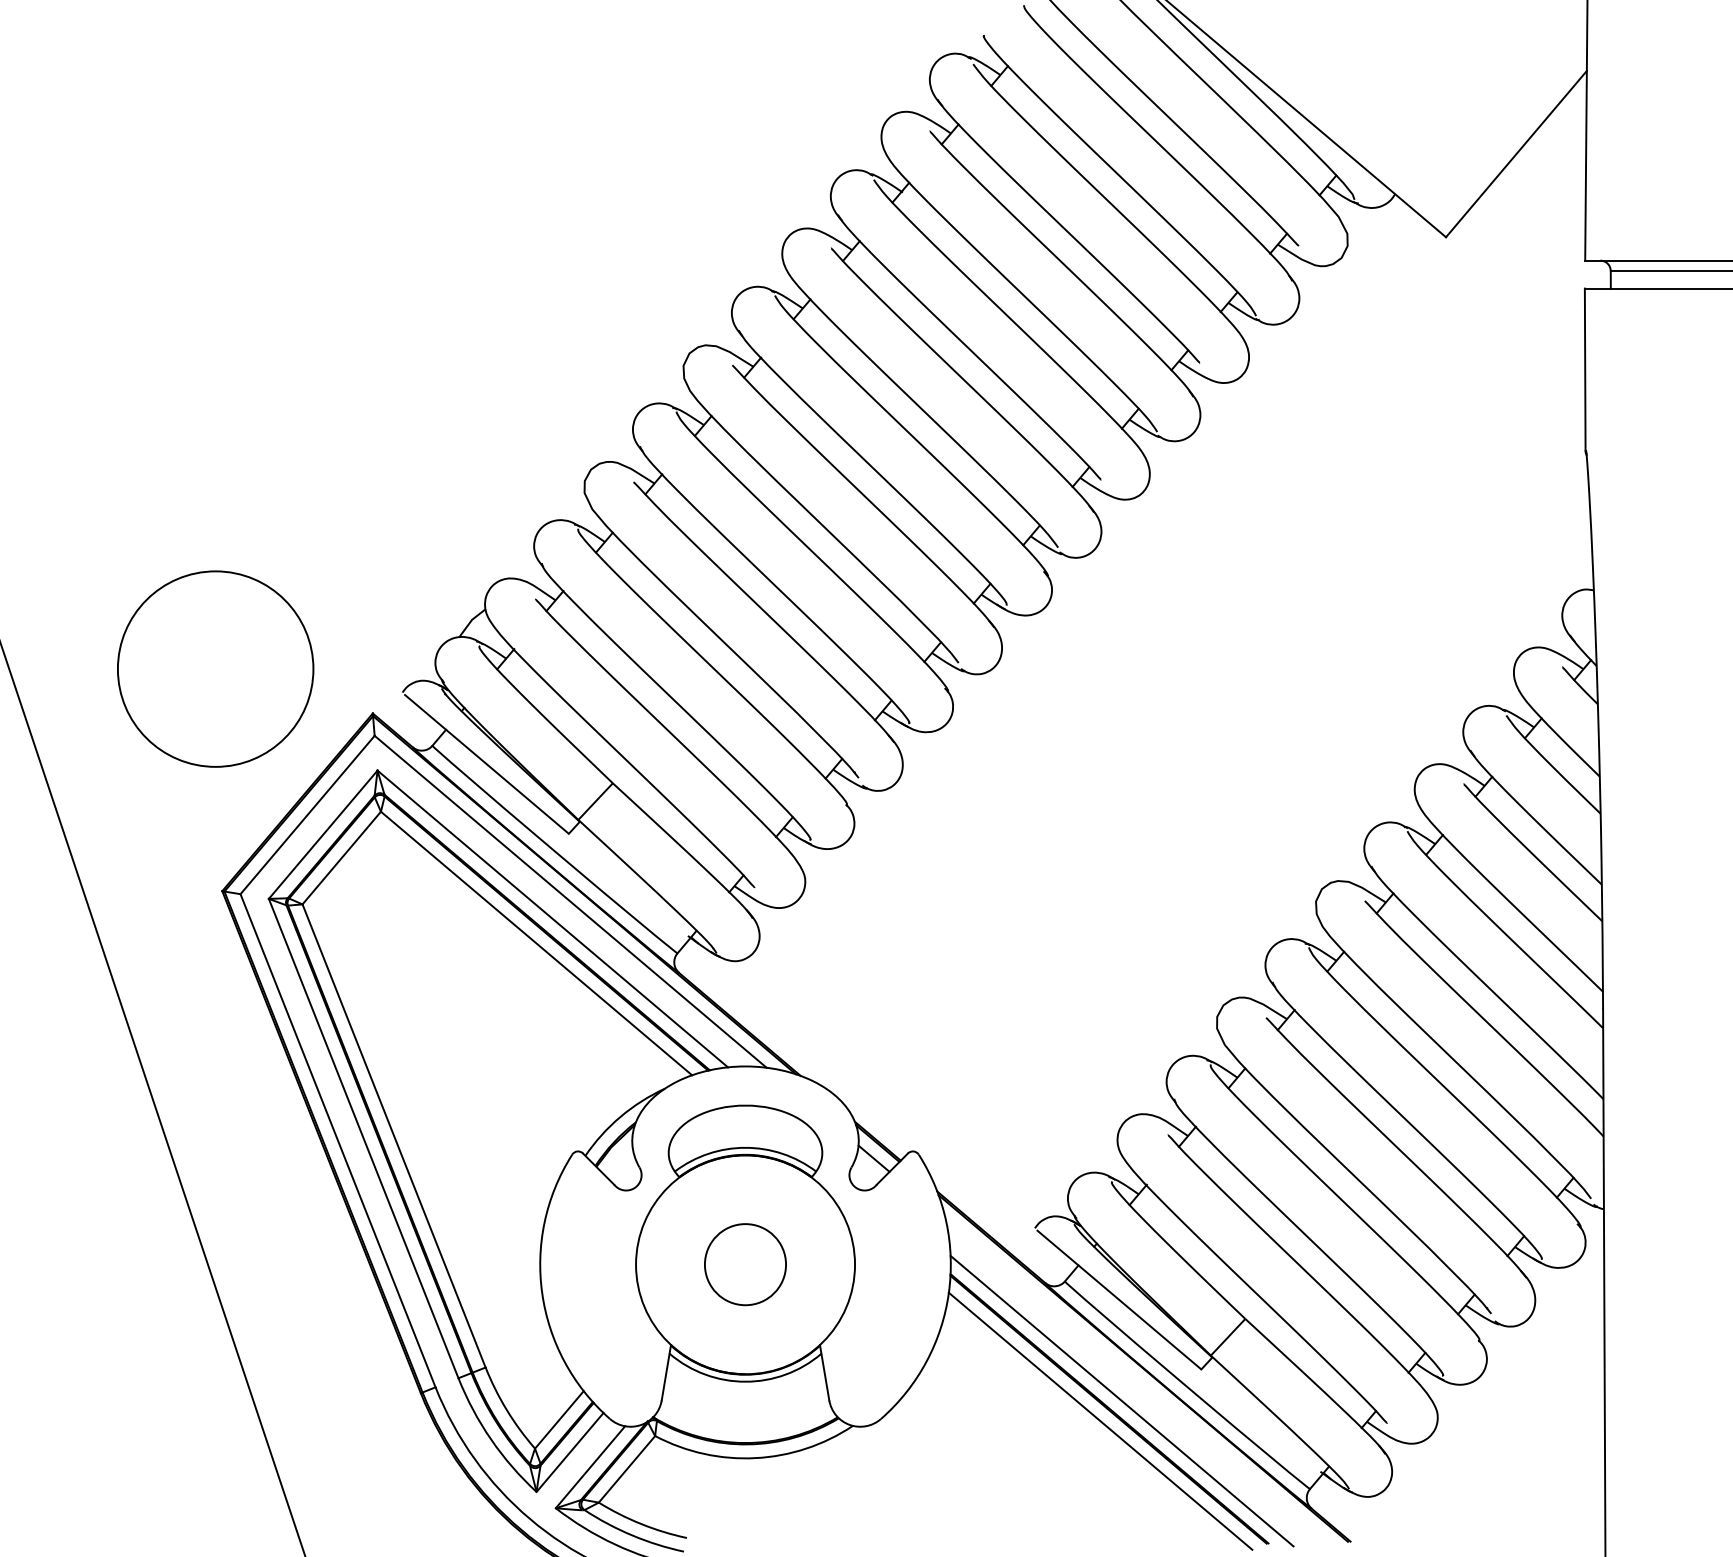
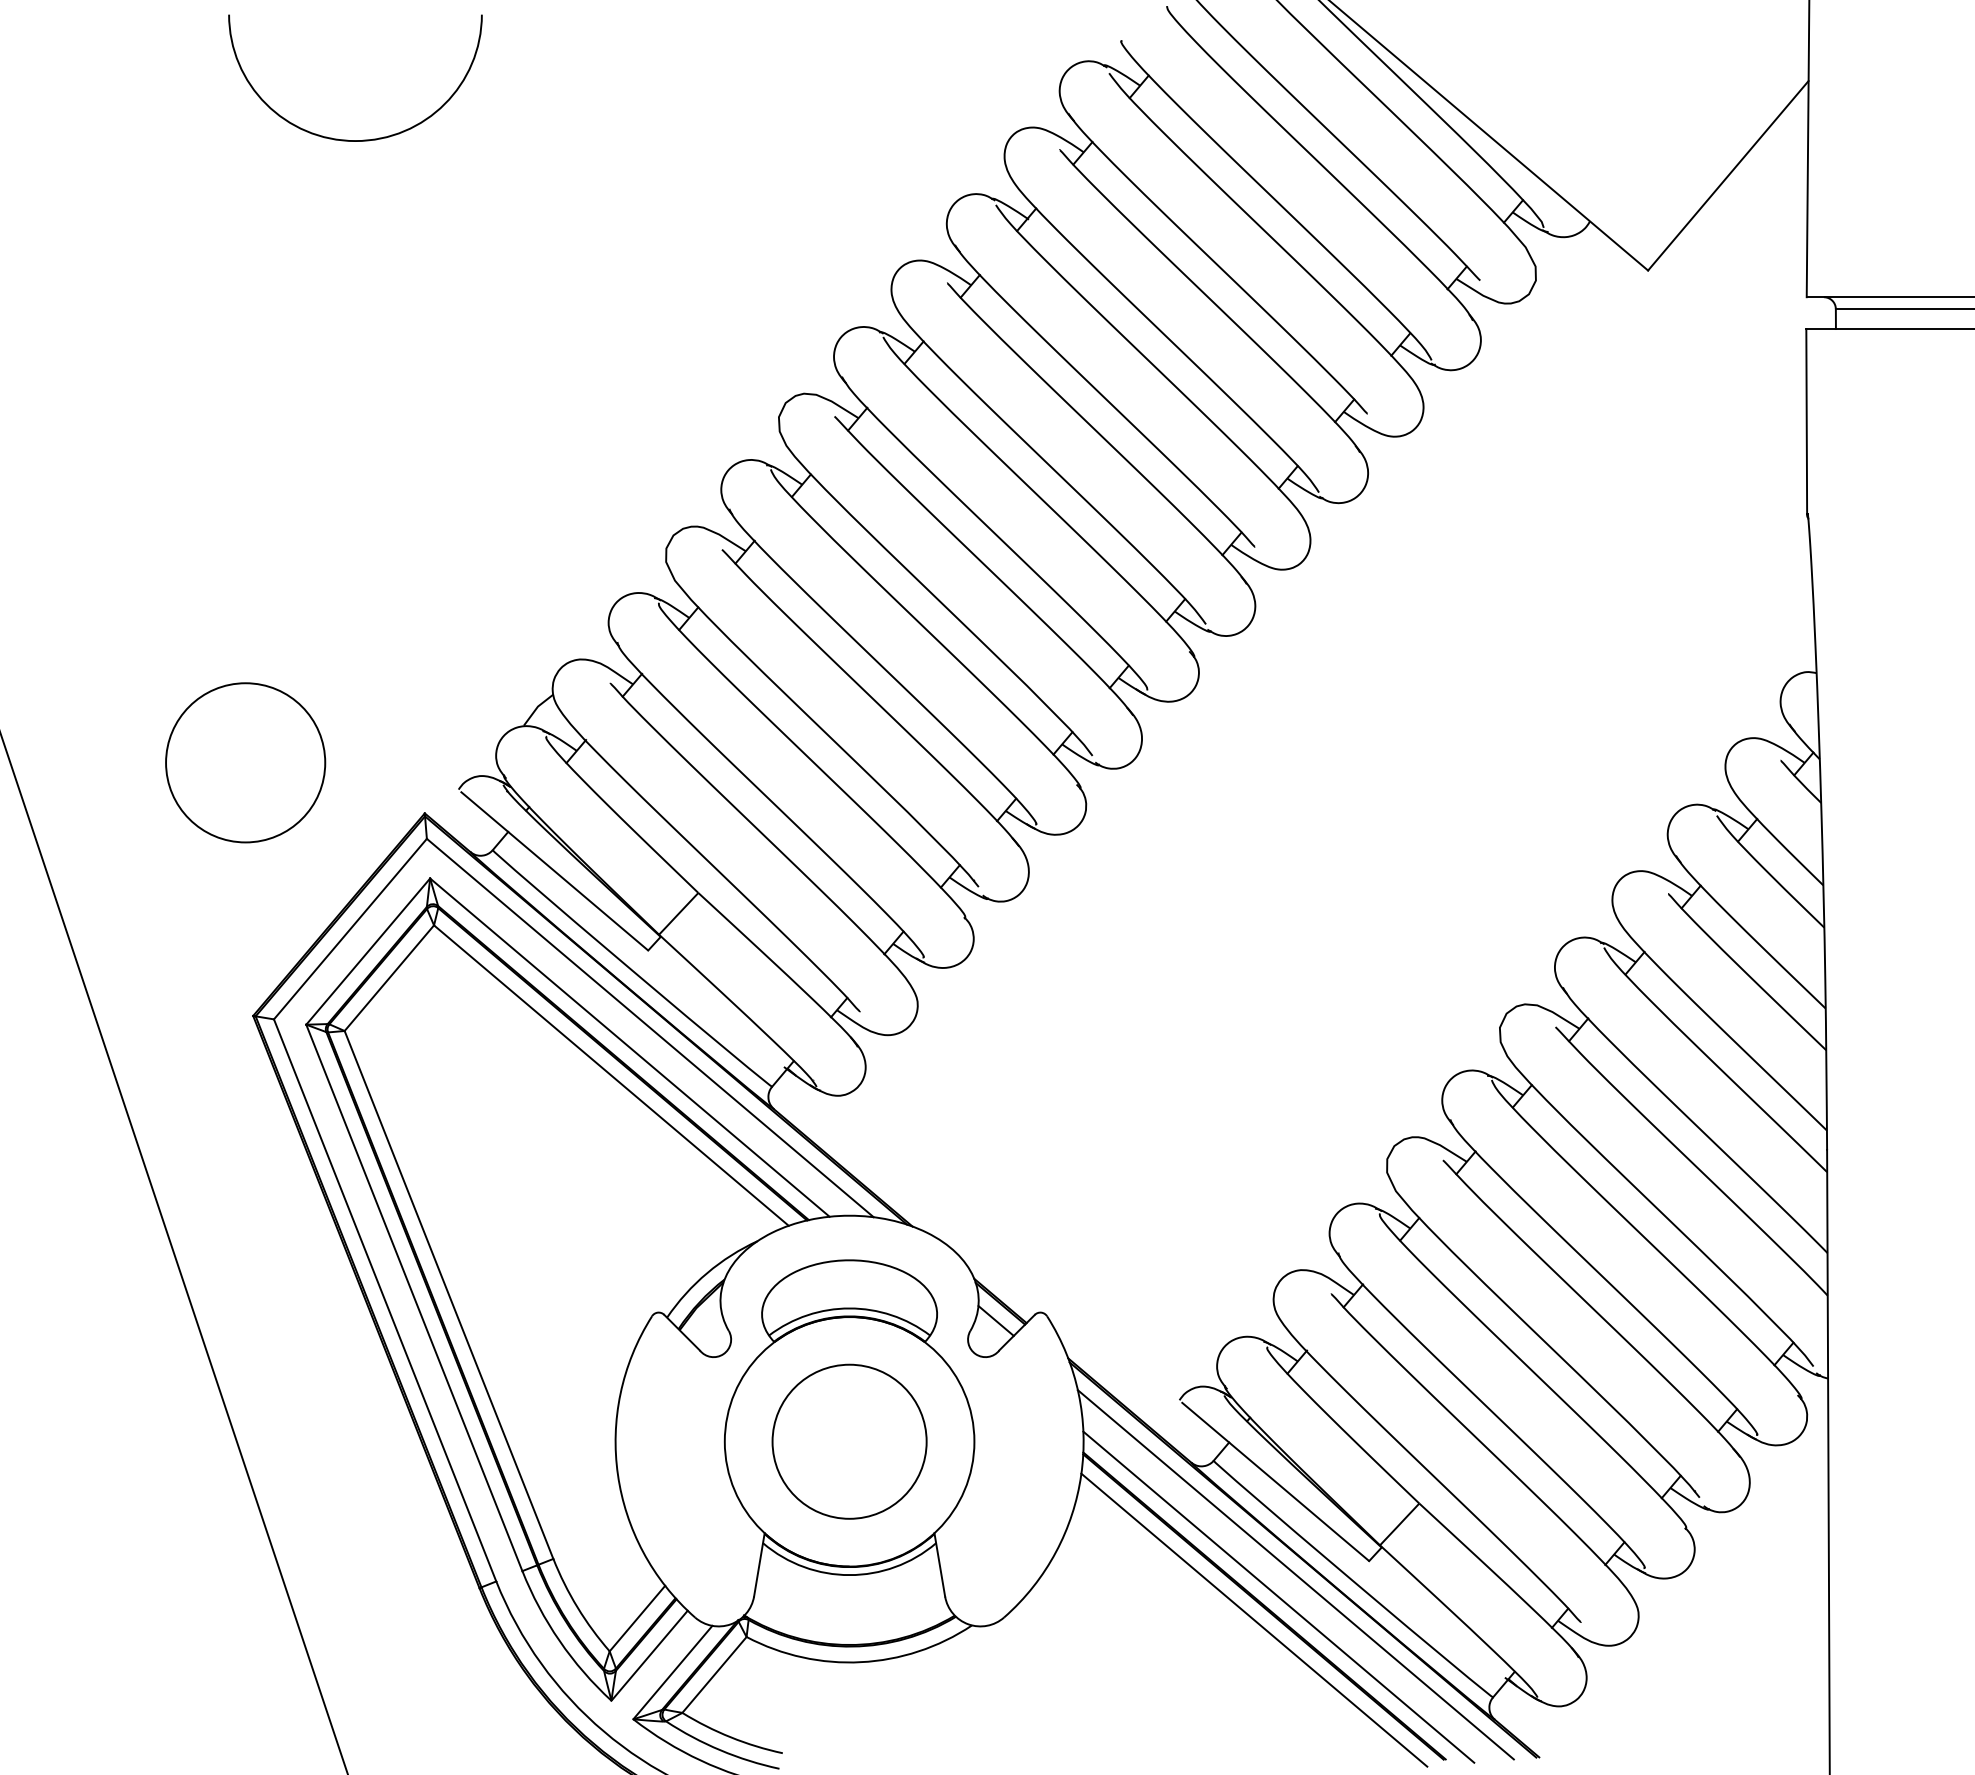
arc: (305, 122) -> (347, 139), added
circle: (215, 668) -> (245, 762), size x0.71
circle: (745, 1264) -> (849, 1441), size x1.67
line: (1136, 1381) -> (1295, 1574), added

